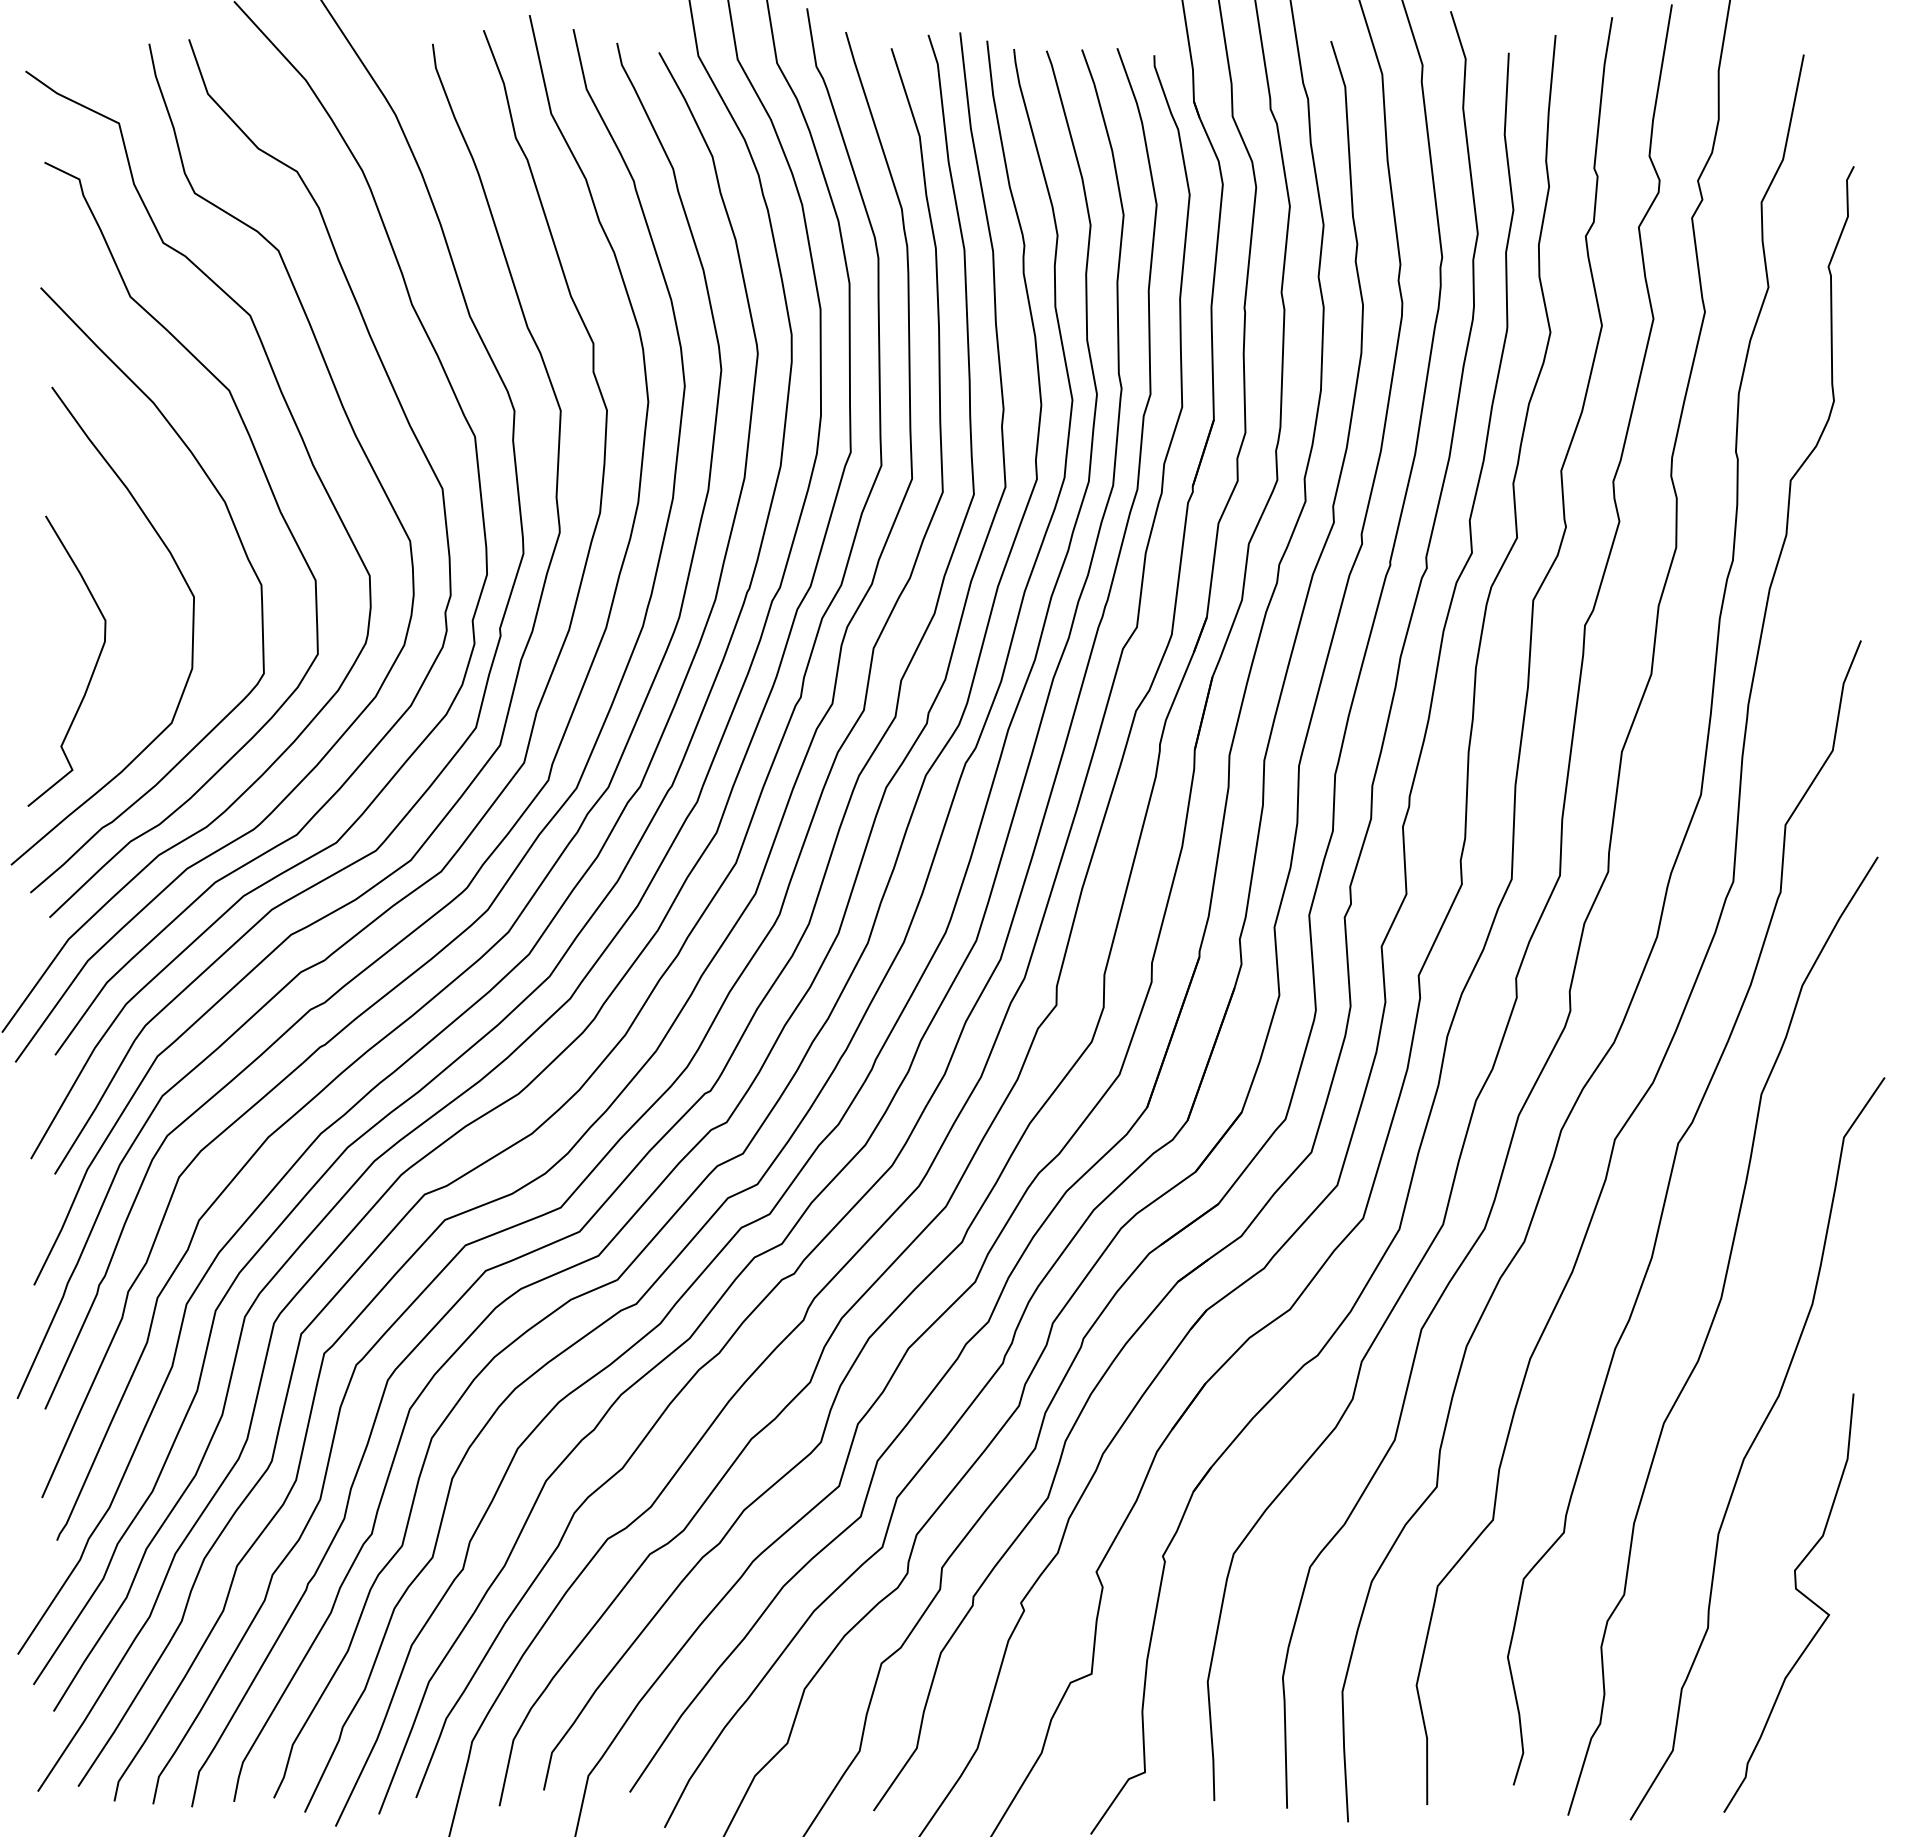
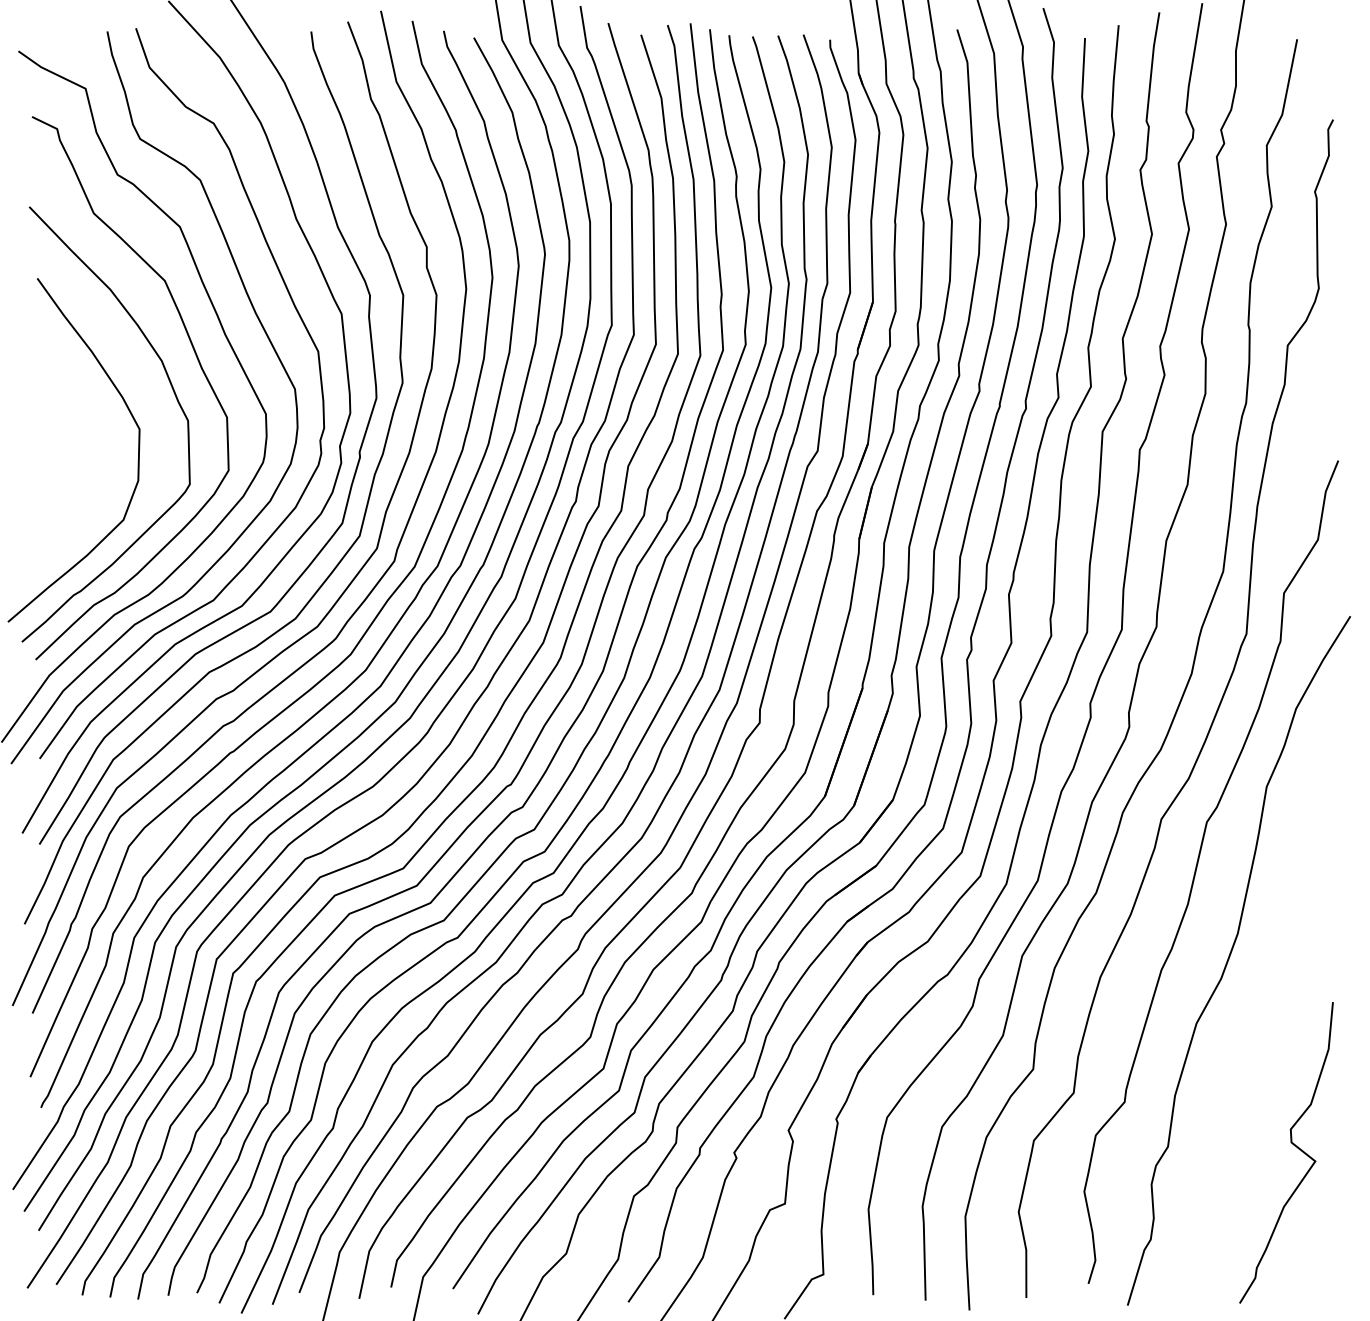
curve: (93, 668) -> (67, 480), removed
curve: (1752, 1445) -> (1260, 1039), removed

